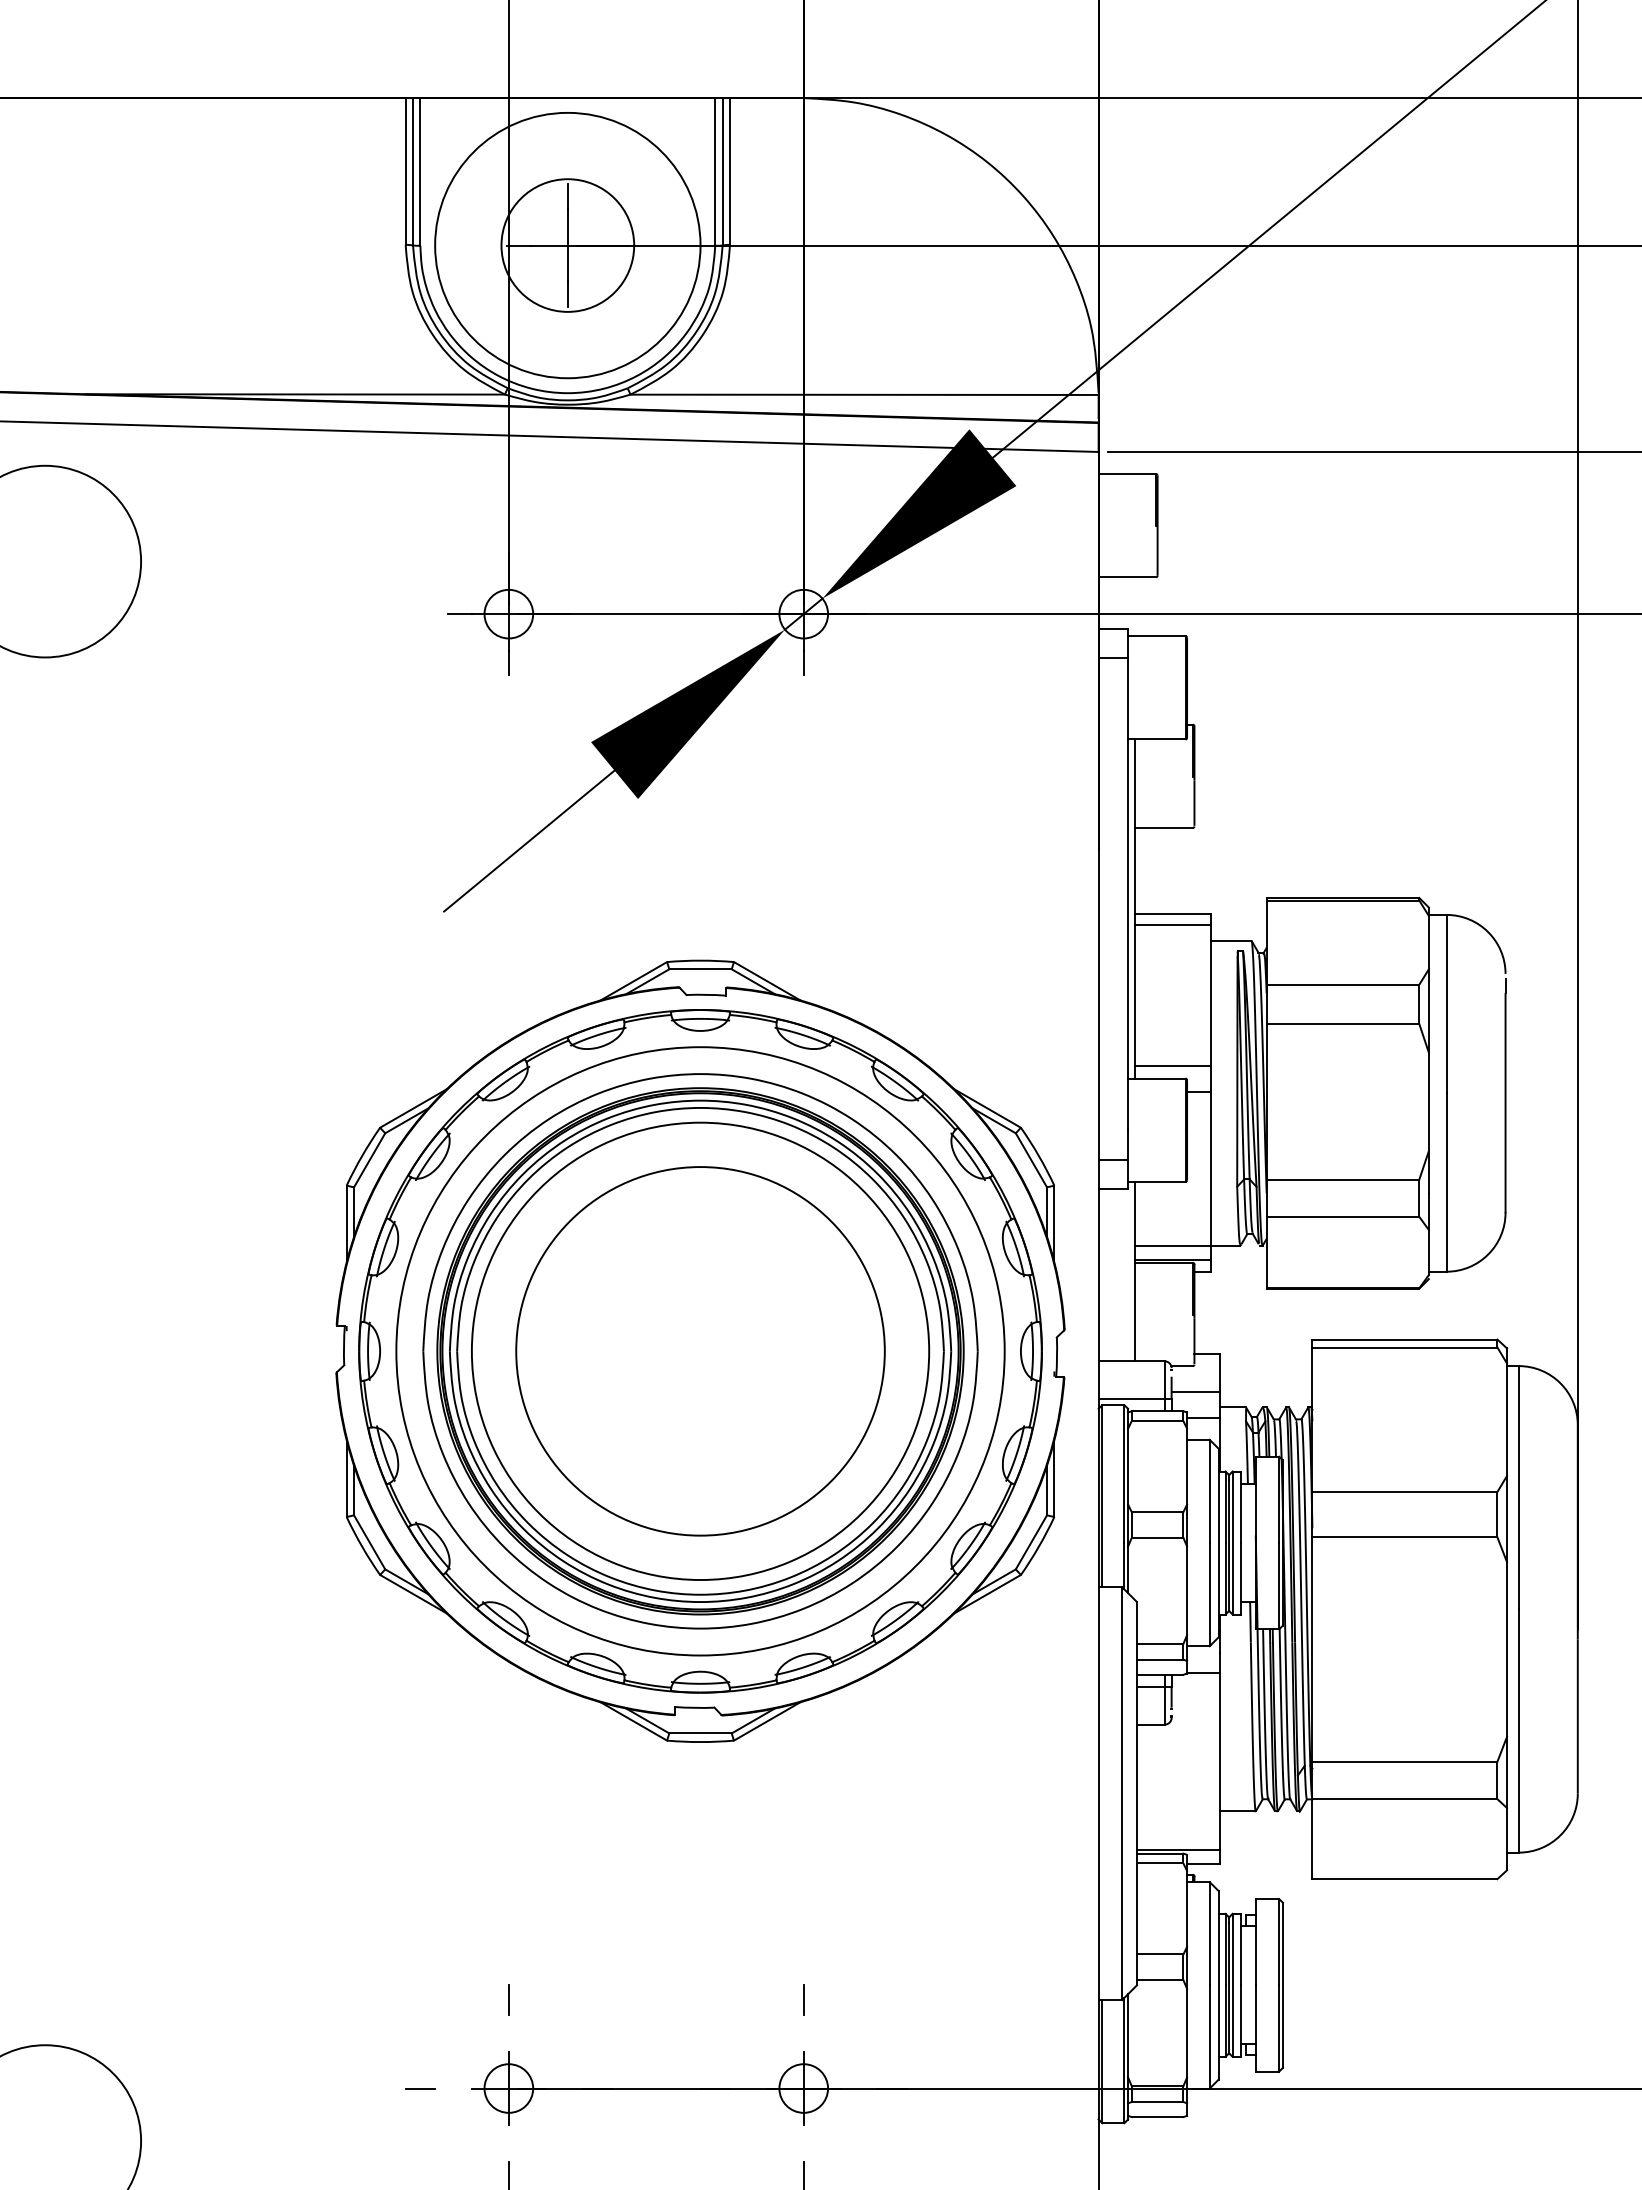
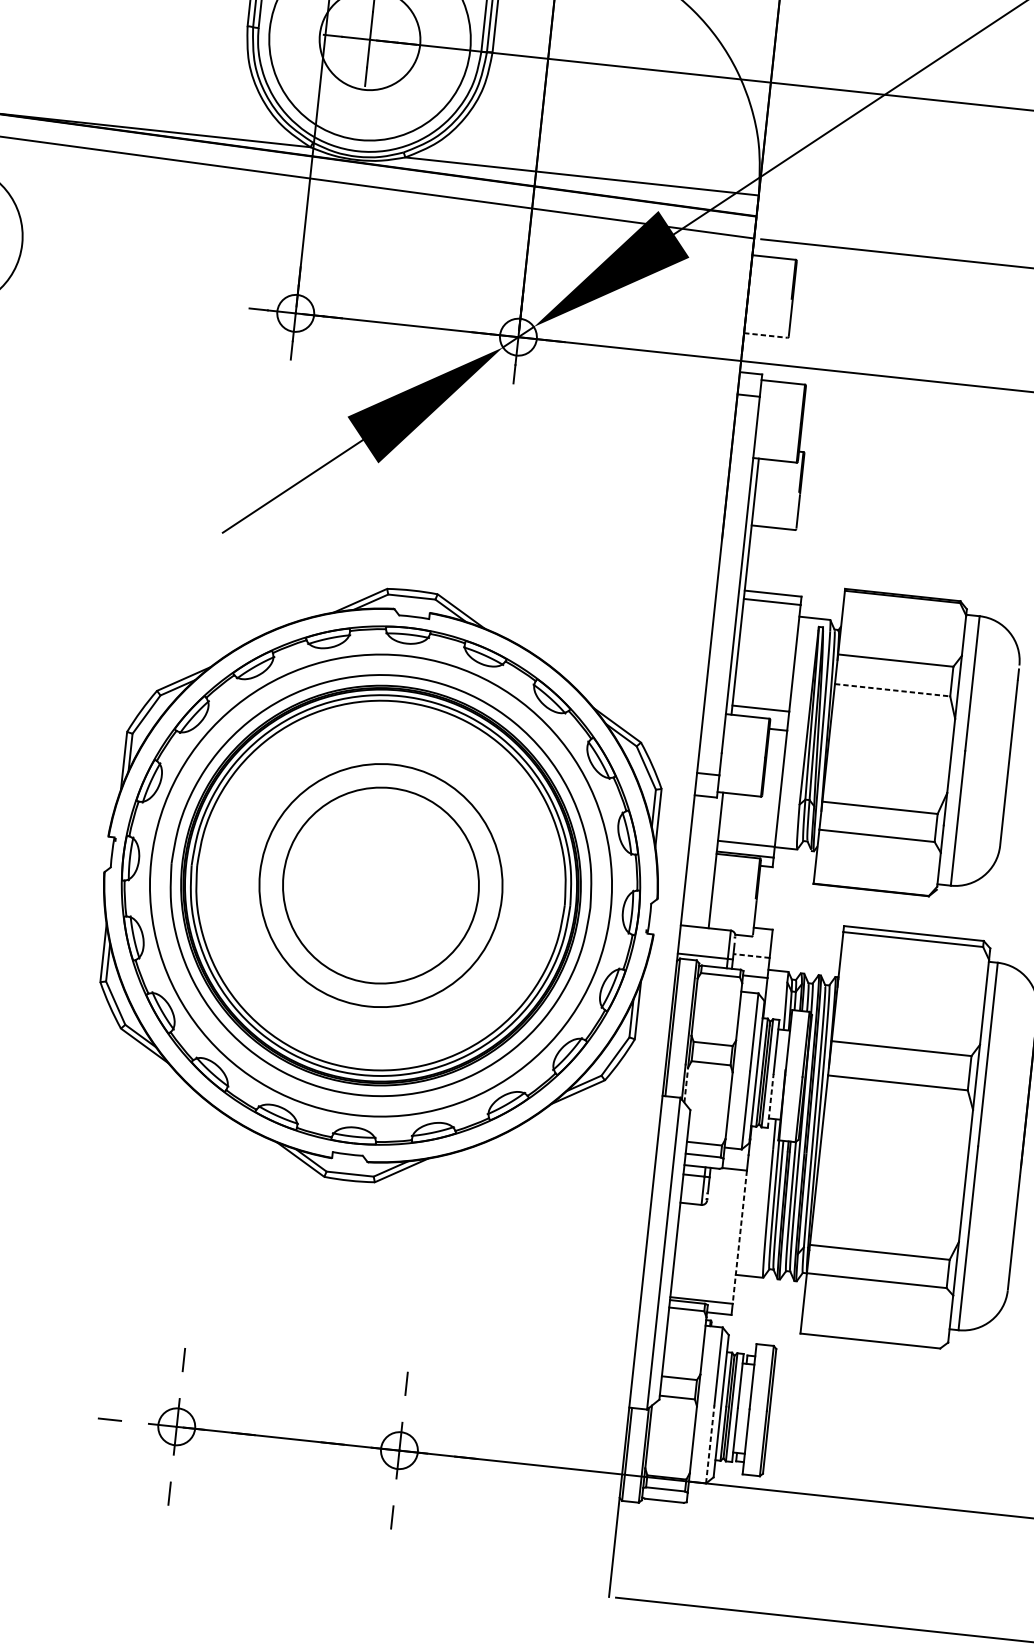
line: (1127, 577) -> (765, 335), solid -> dashed
line: (1343, 1024) -> (892, 690), solid -> dashed
circle: (700, 1351) -> (380, 885), size x0.7
circle: (700, 1351) -> (380, 885), size x0.7
line: (1195, 1391) -> (751, 955), solid -> dashed
line: (1128, 1569) -> (686, 1084), solid -> dashed
line: (1240, 1578) -> (770, 1100), solid -> dashed
line: (1219, 1762) -> (739, 1237), solid -> dashed
line: (1209, 2036) -> (710, 1444), solid -> dashed

